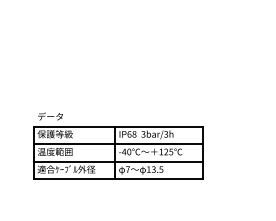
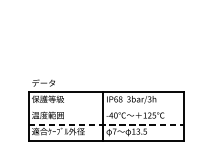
line: (118, 144) -> (105, 108), removed
line: (118, 161) -> (105, 124), solid -> dashed

